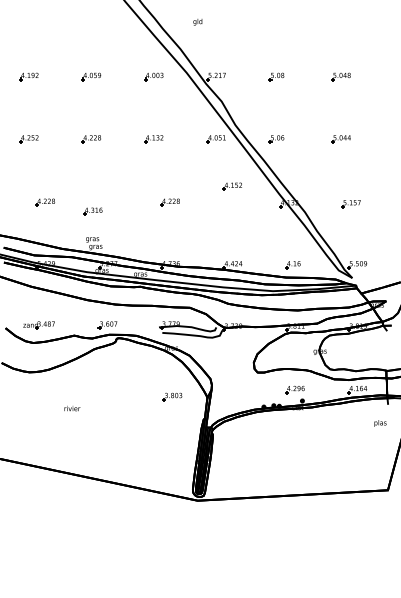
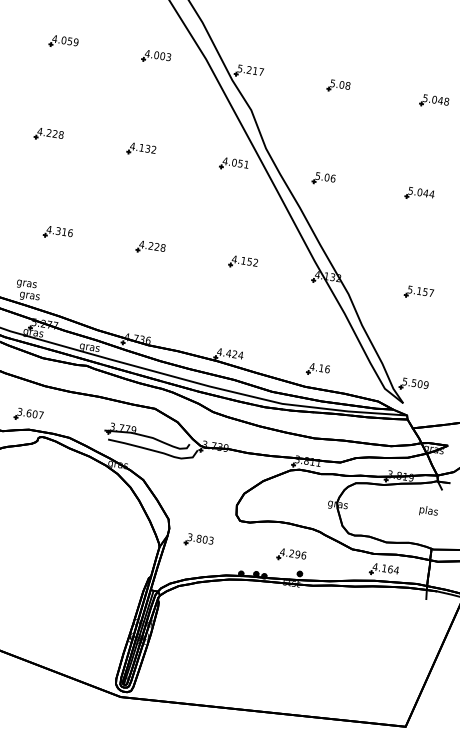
part: (231, 186) -> (241, 262), moved
part: (92, 211) -> (57, 232), moved
part: (172, 396) -> (198, 540), moved
text: (380, 423) -> (428, 511), moved

